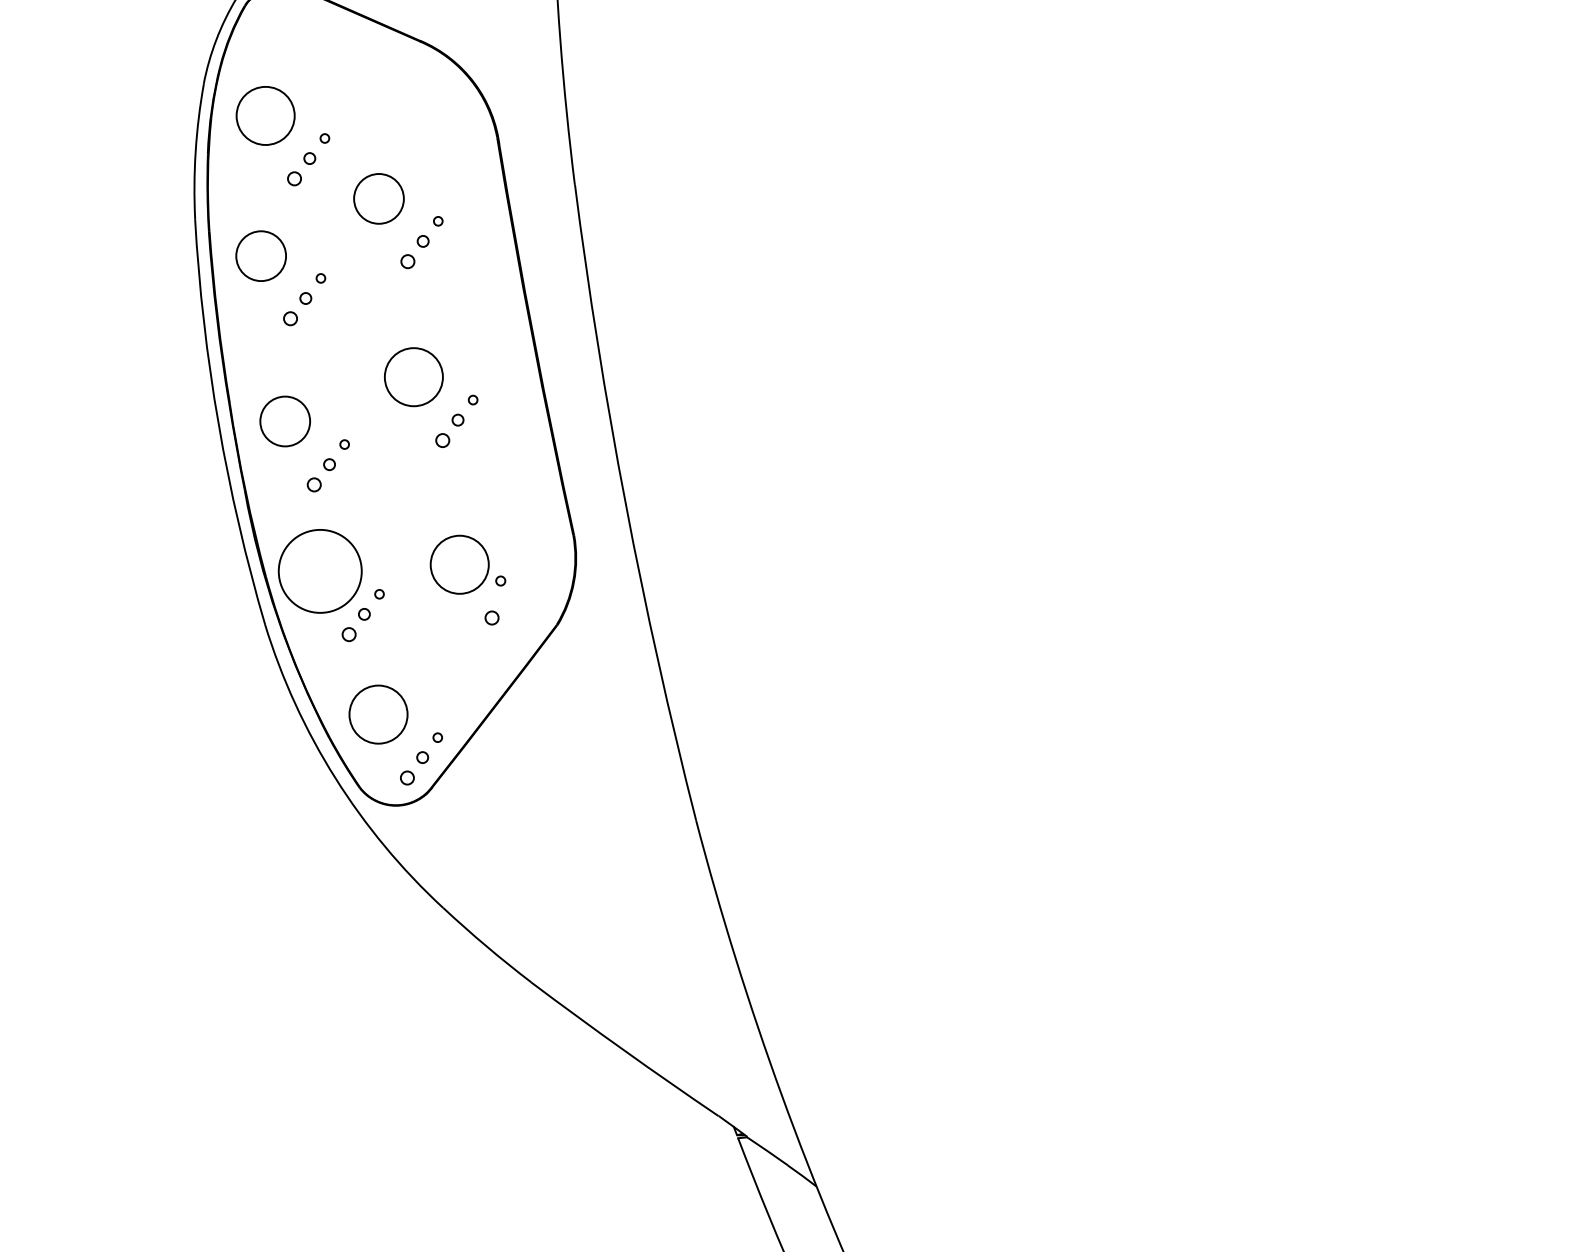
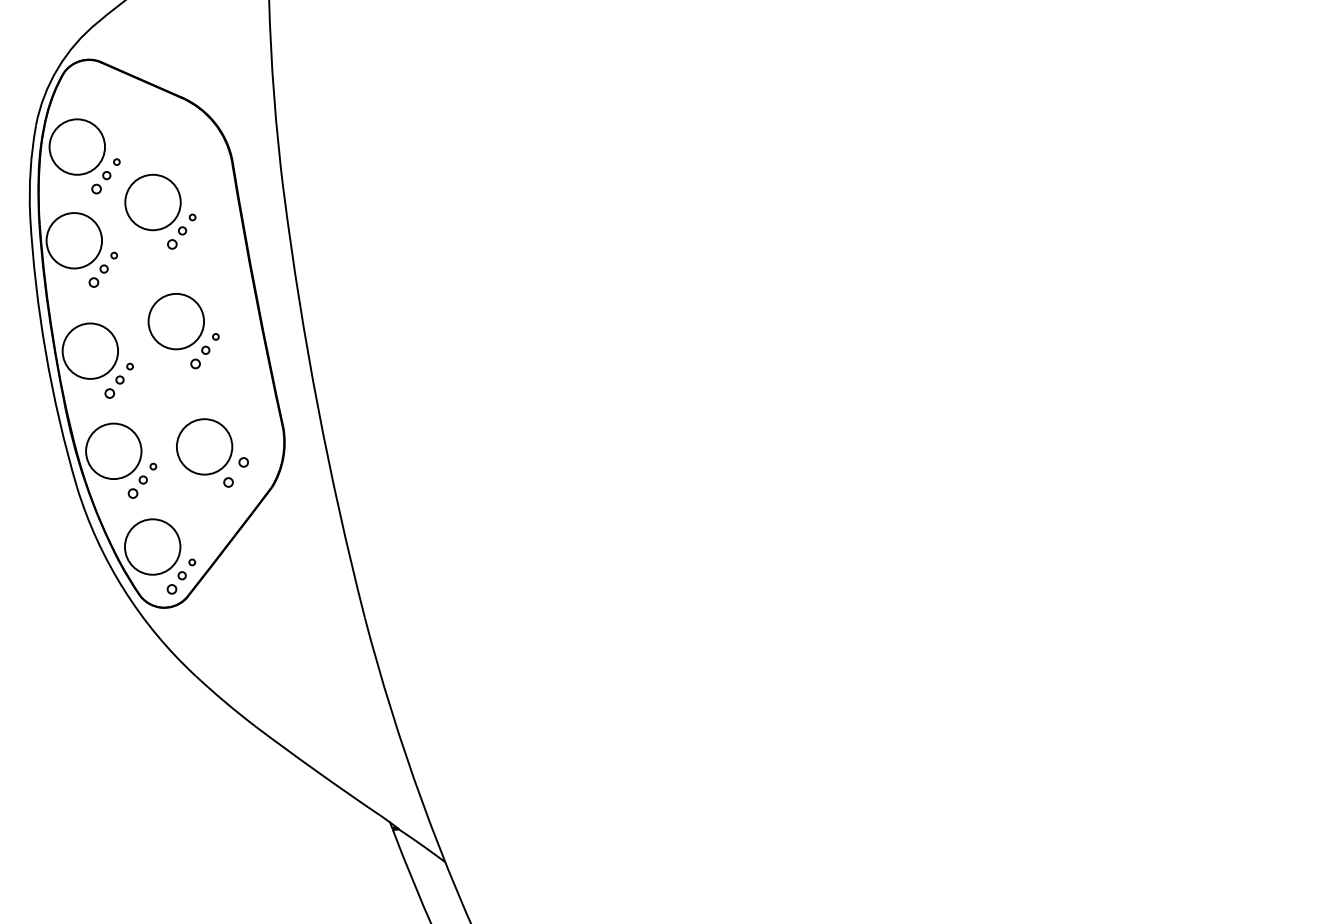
circle: (265, 115) -> (77, 146), size x1.43
circle: (378, 198) -> (152, 202), size x1.67
circle: (261, 255) -> (74, 240), size x1.67
circle: (414, 377) -> (176, 321), size x1.43
circle: (285, 420) -> (90, 350), size x1.67
part: (468, 564) -> (212, 446), size x1.43
circle: (378, 713) -> (152, 546), size x1.43

